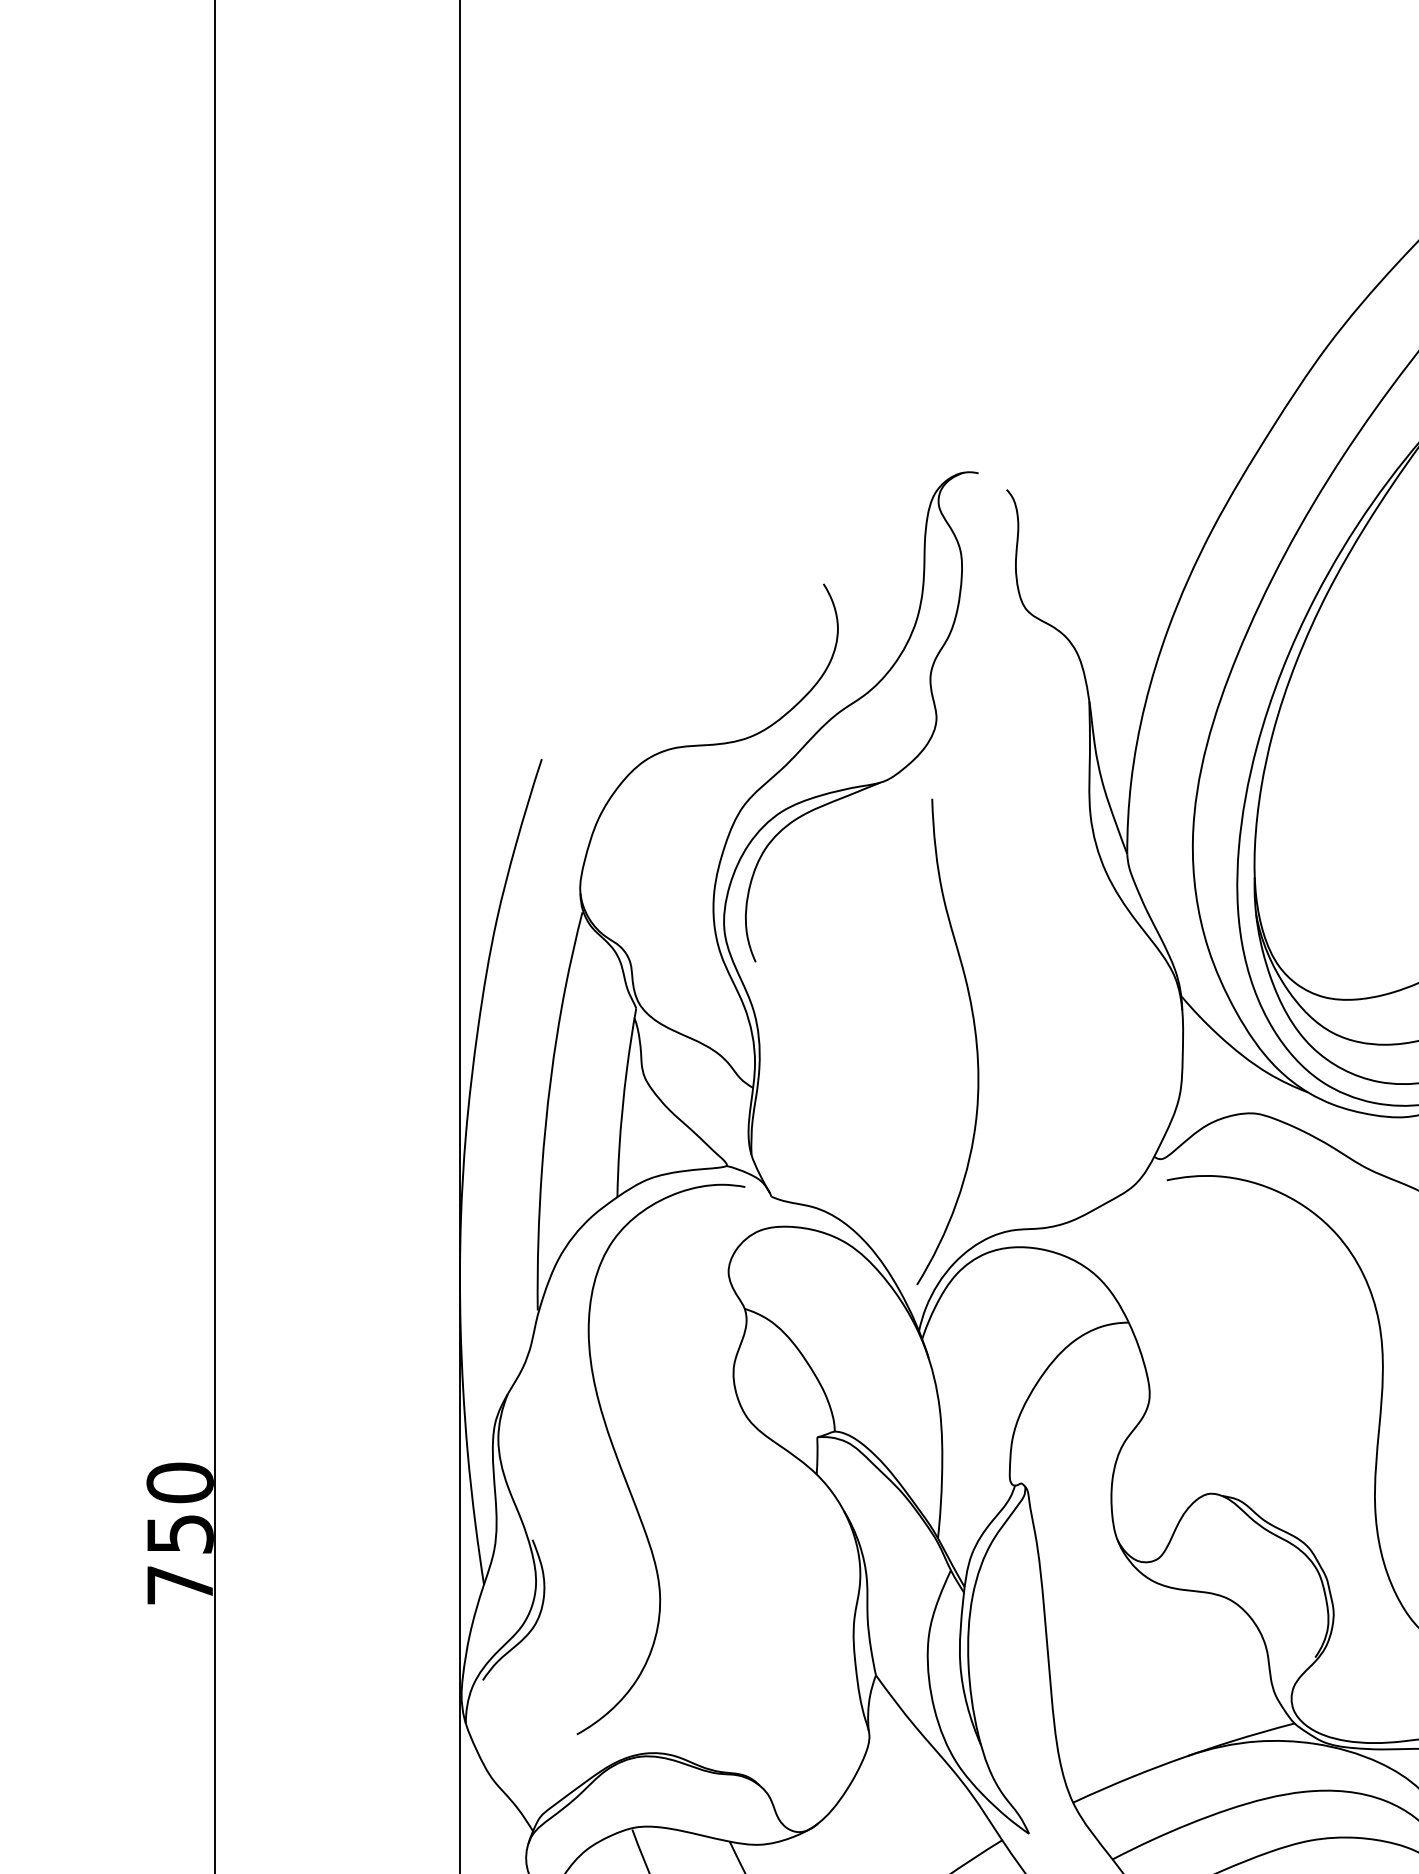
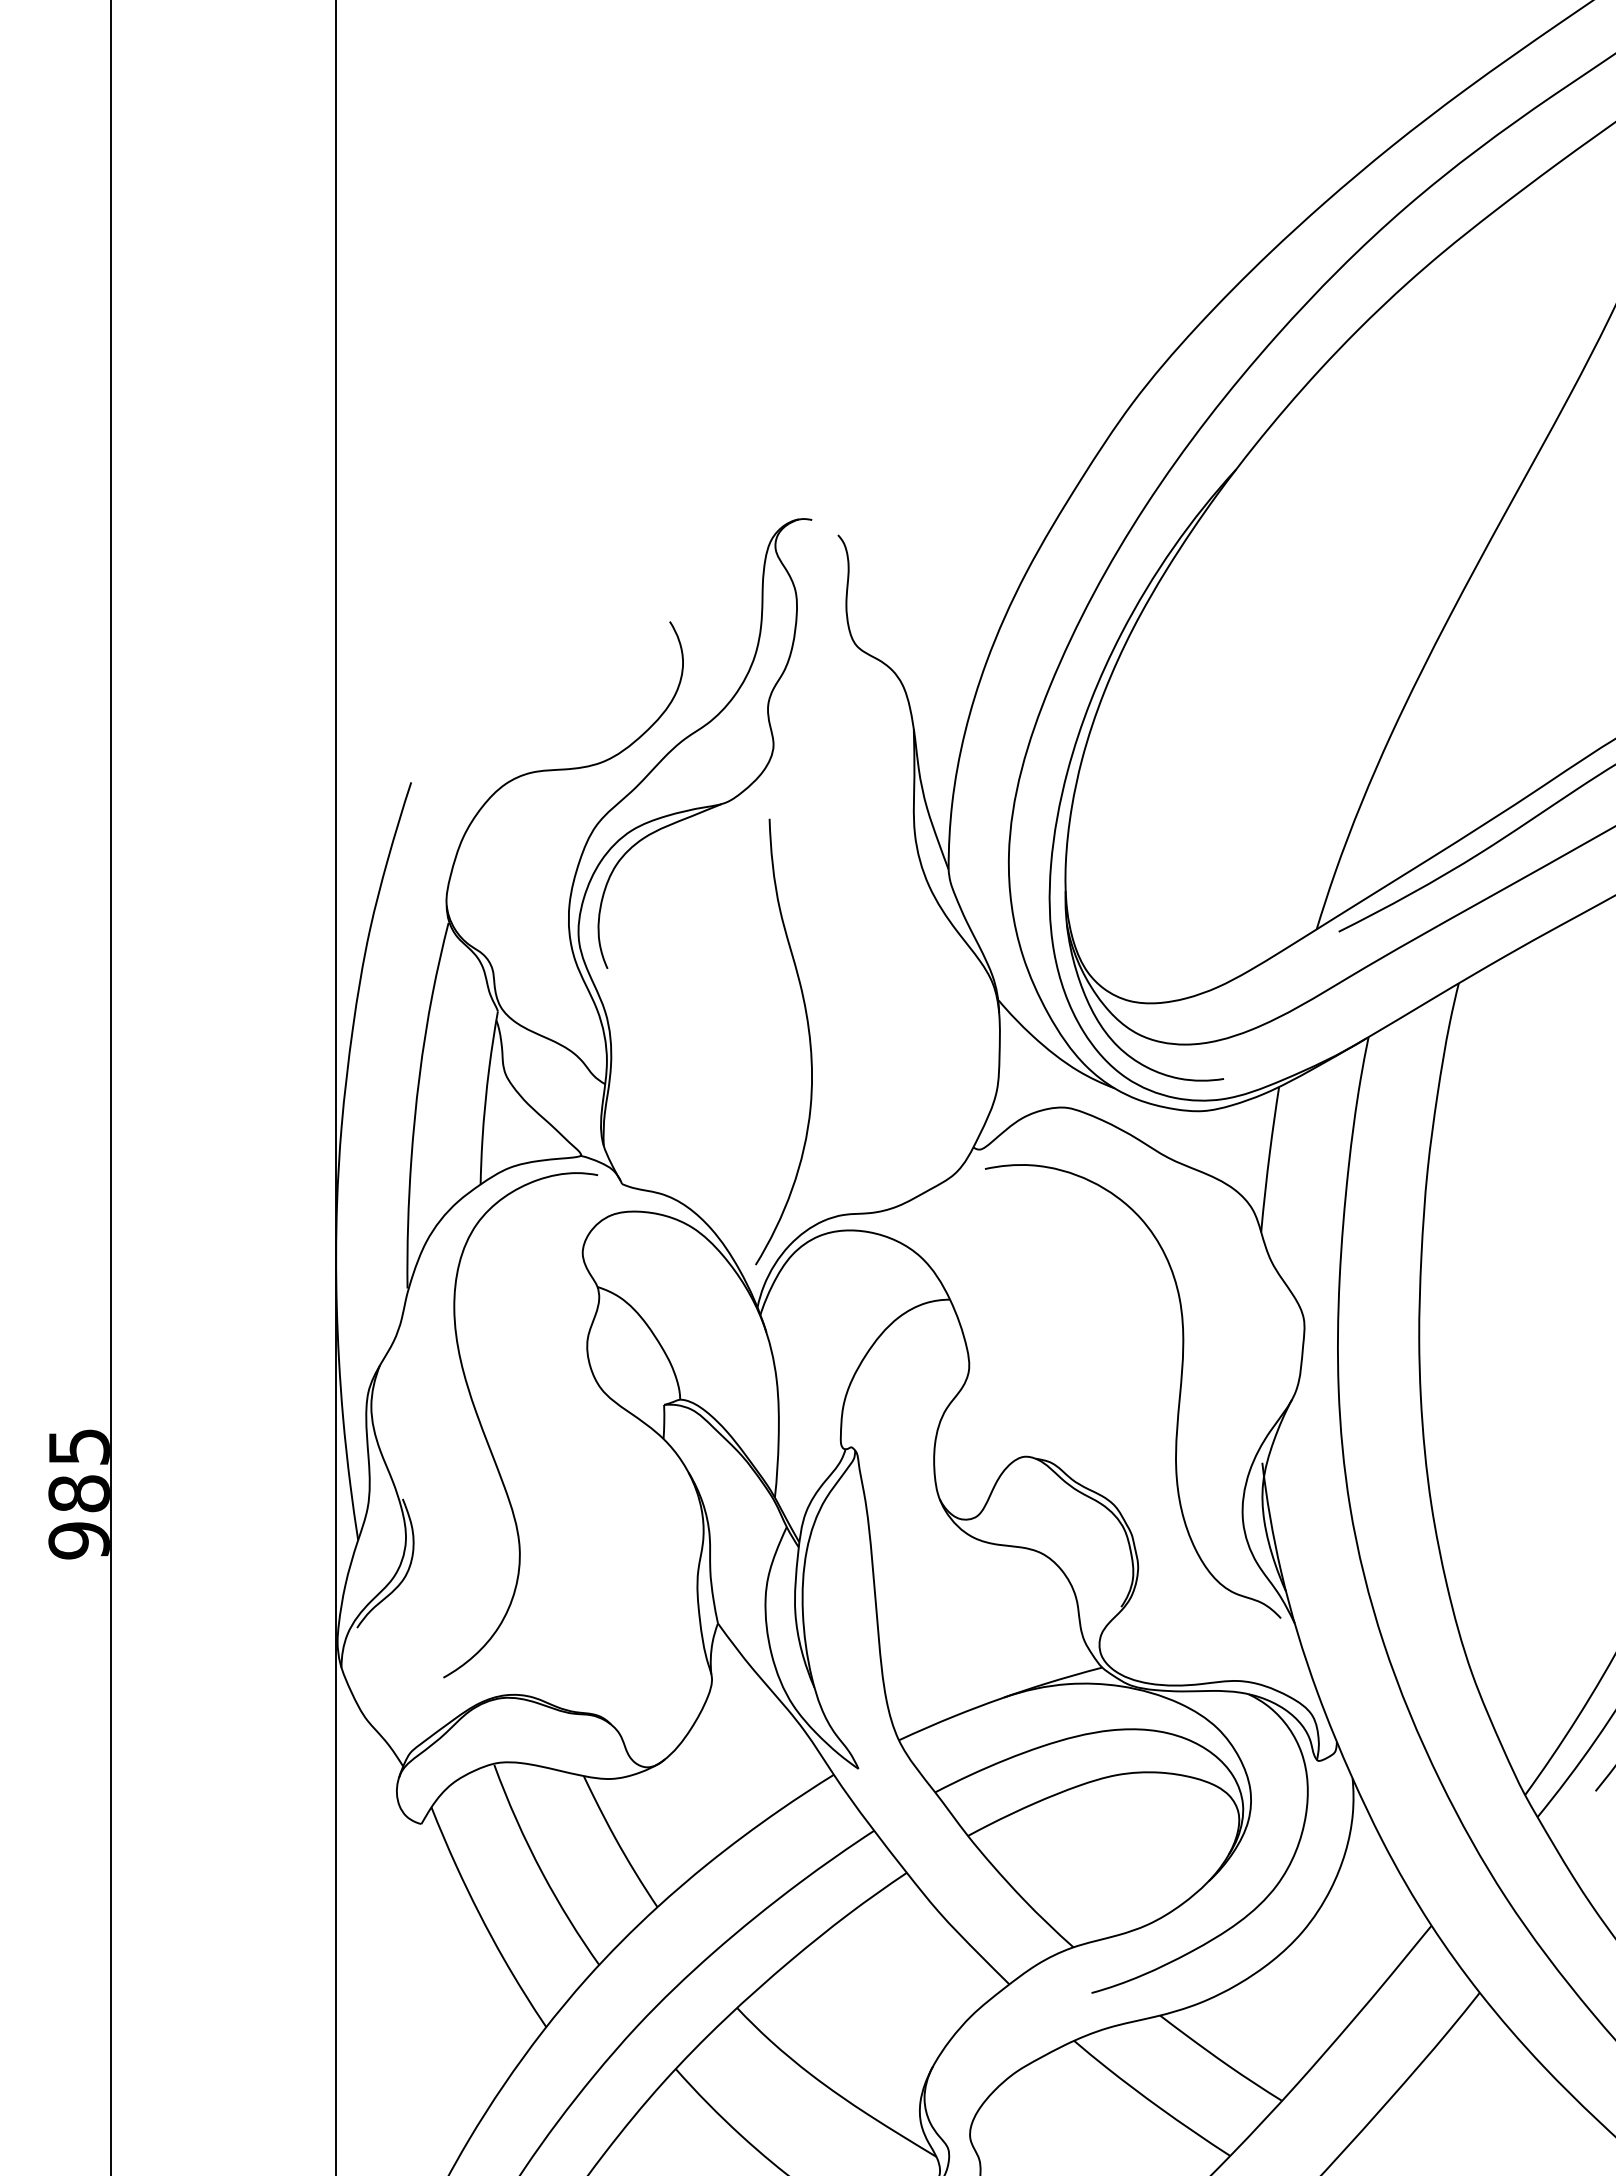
text: (179, 1533) -> (78, 1493), 750 -> 985

